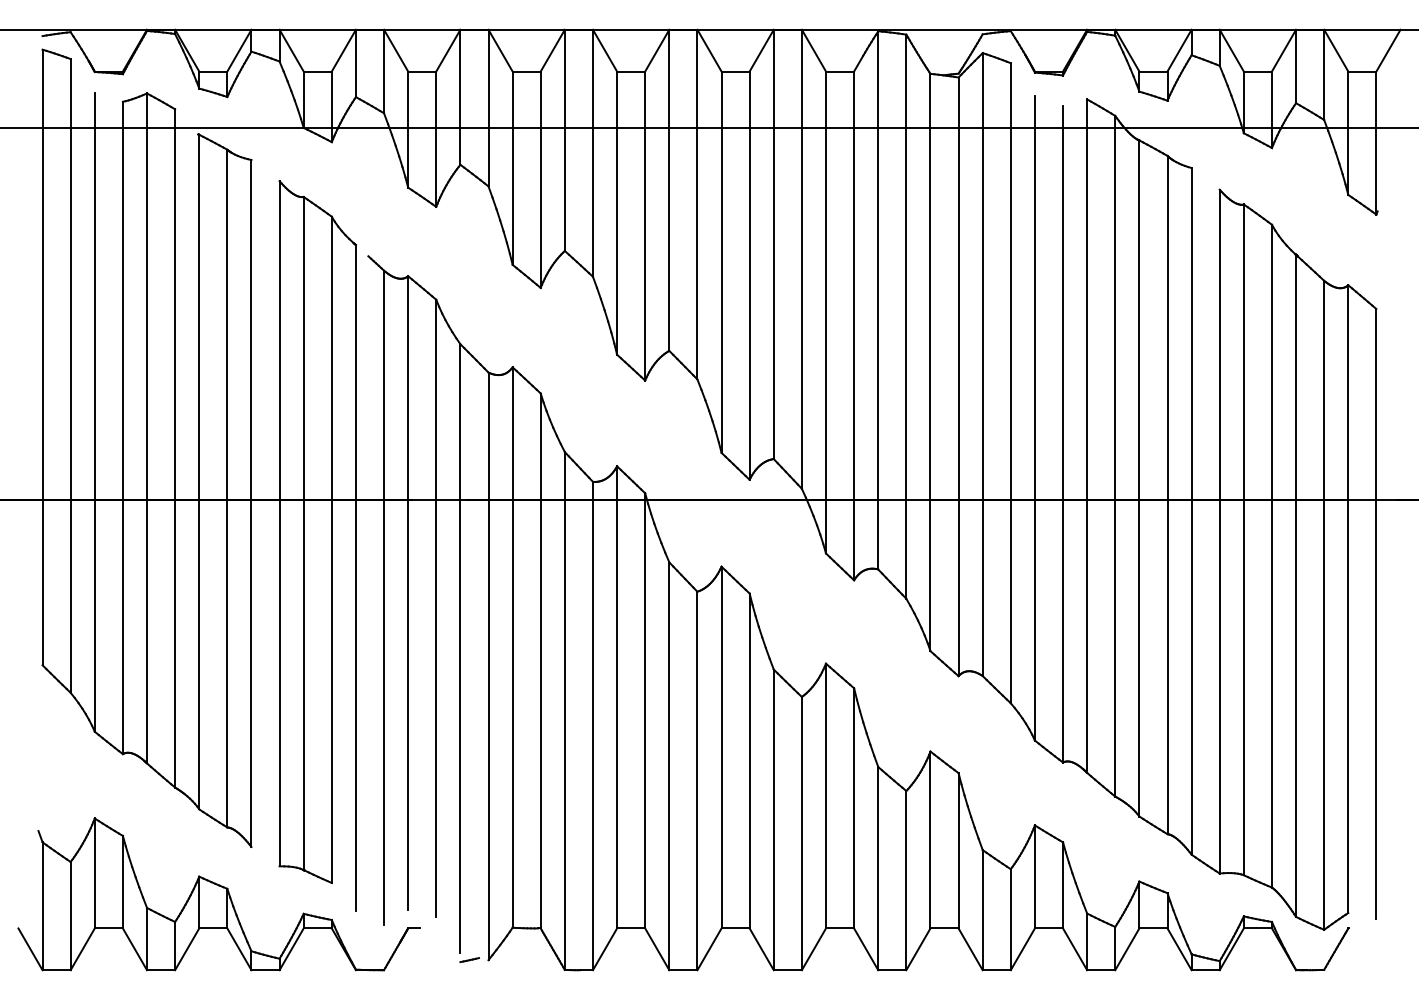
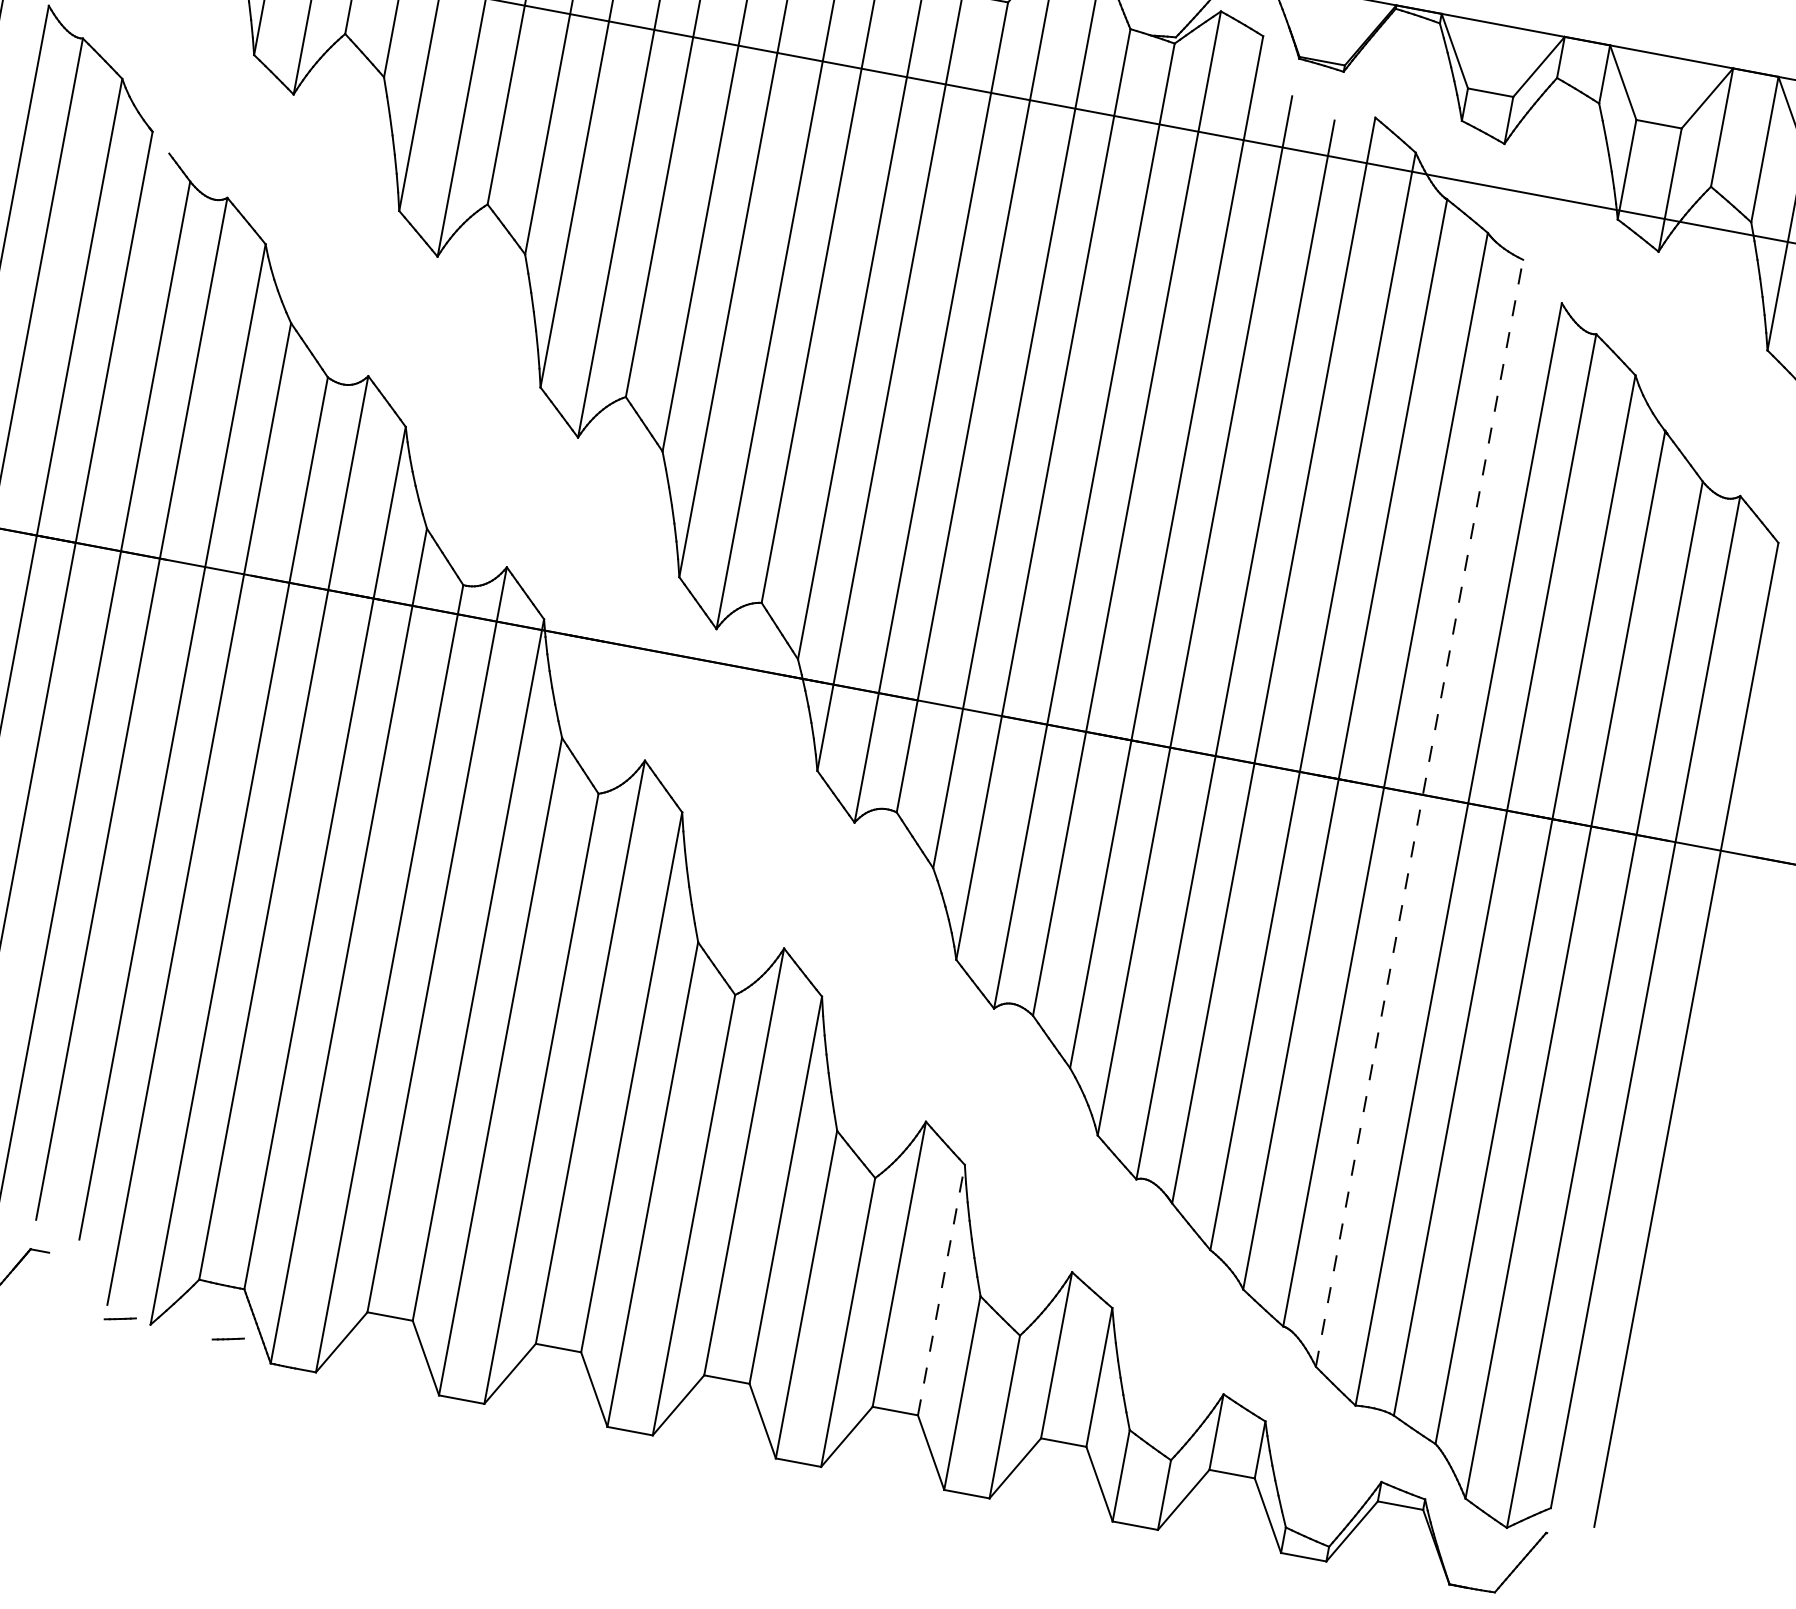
line: (1191, 510) -> (1419, 811), solid -> dashed
line: (958, 850) -> (941, 1289), solid -> dashed
line: (536, 959) -> (228, 1338), added

